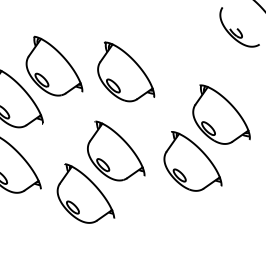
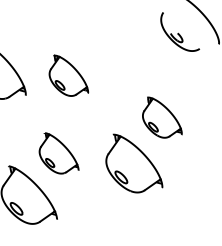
part: (126, 71) -> (69, 75), size x0.7
part: (221, 114) -> (162, 117), size x0.7
part: (116, 150) -> (59, 152), size x0.7

